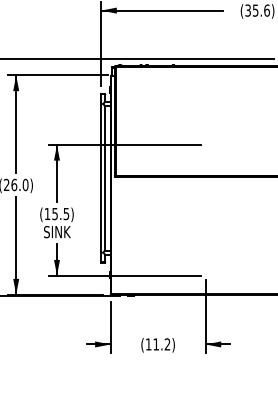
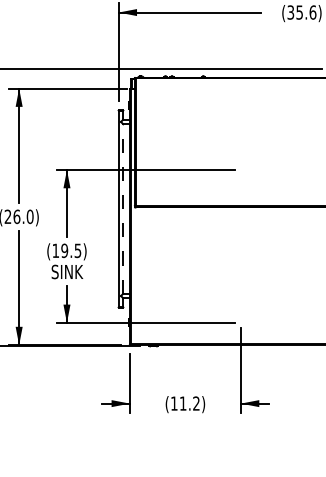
line: (105, 177) -> (123, 208), solid -> dashed
text: (54, 213) -> (64, 250), (15.5) -> (19.5)

